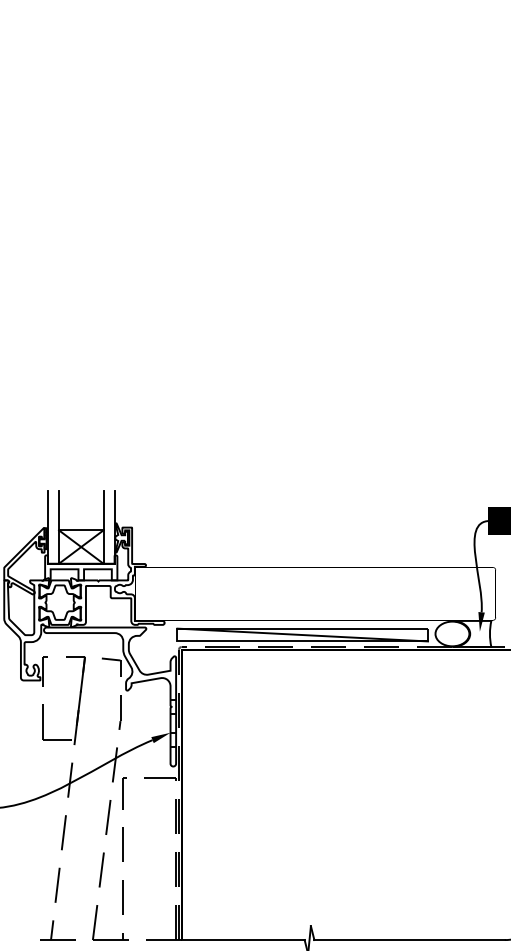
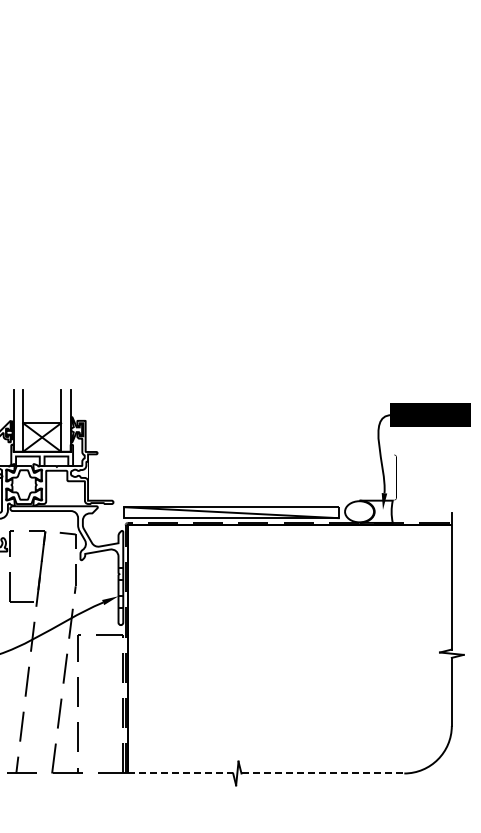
line: (243, 940) -> (180, 773), solid -> dashed
line: (410, 940) -> (323, 773), solid -> dashed

